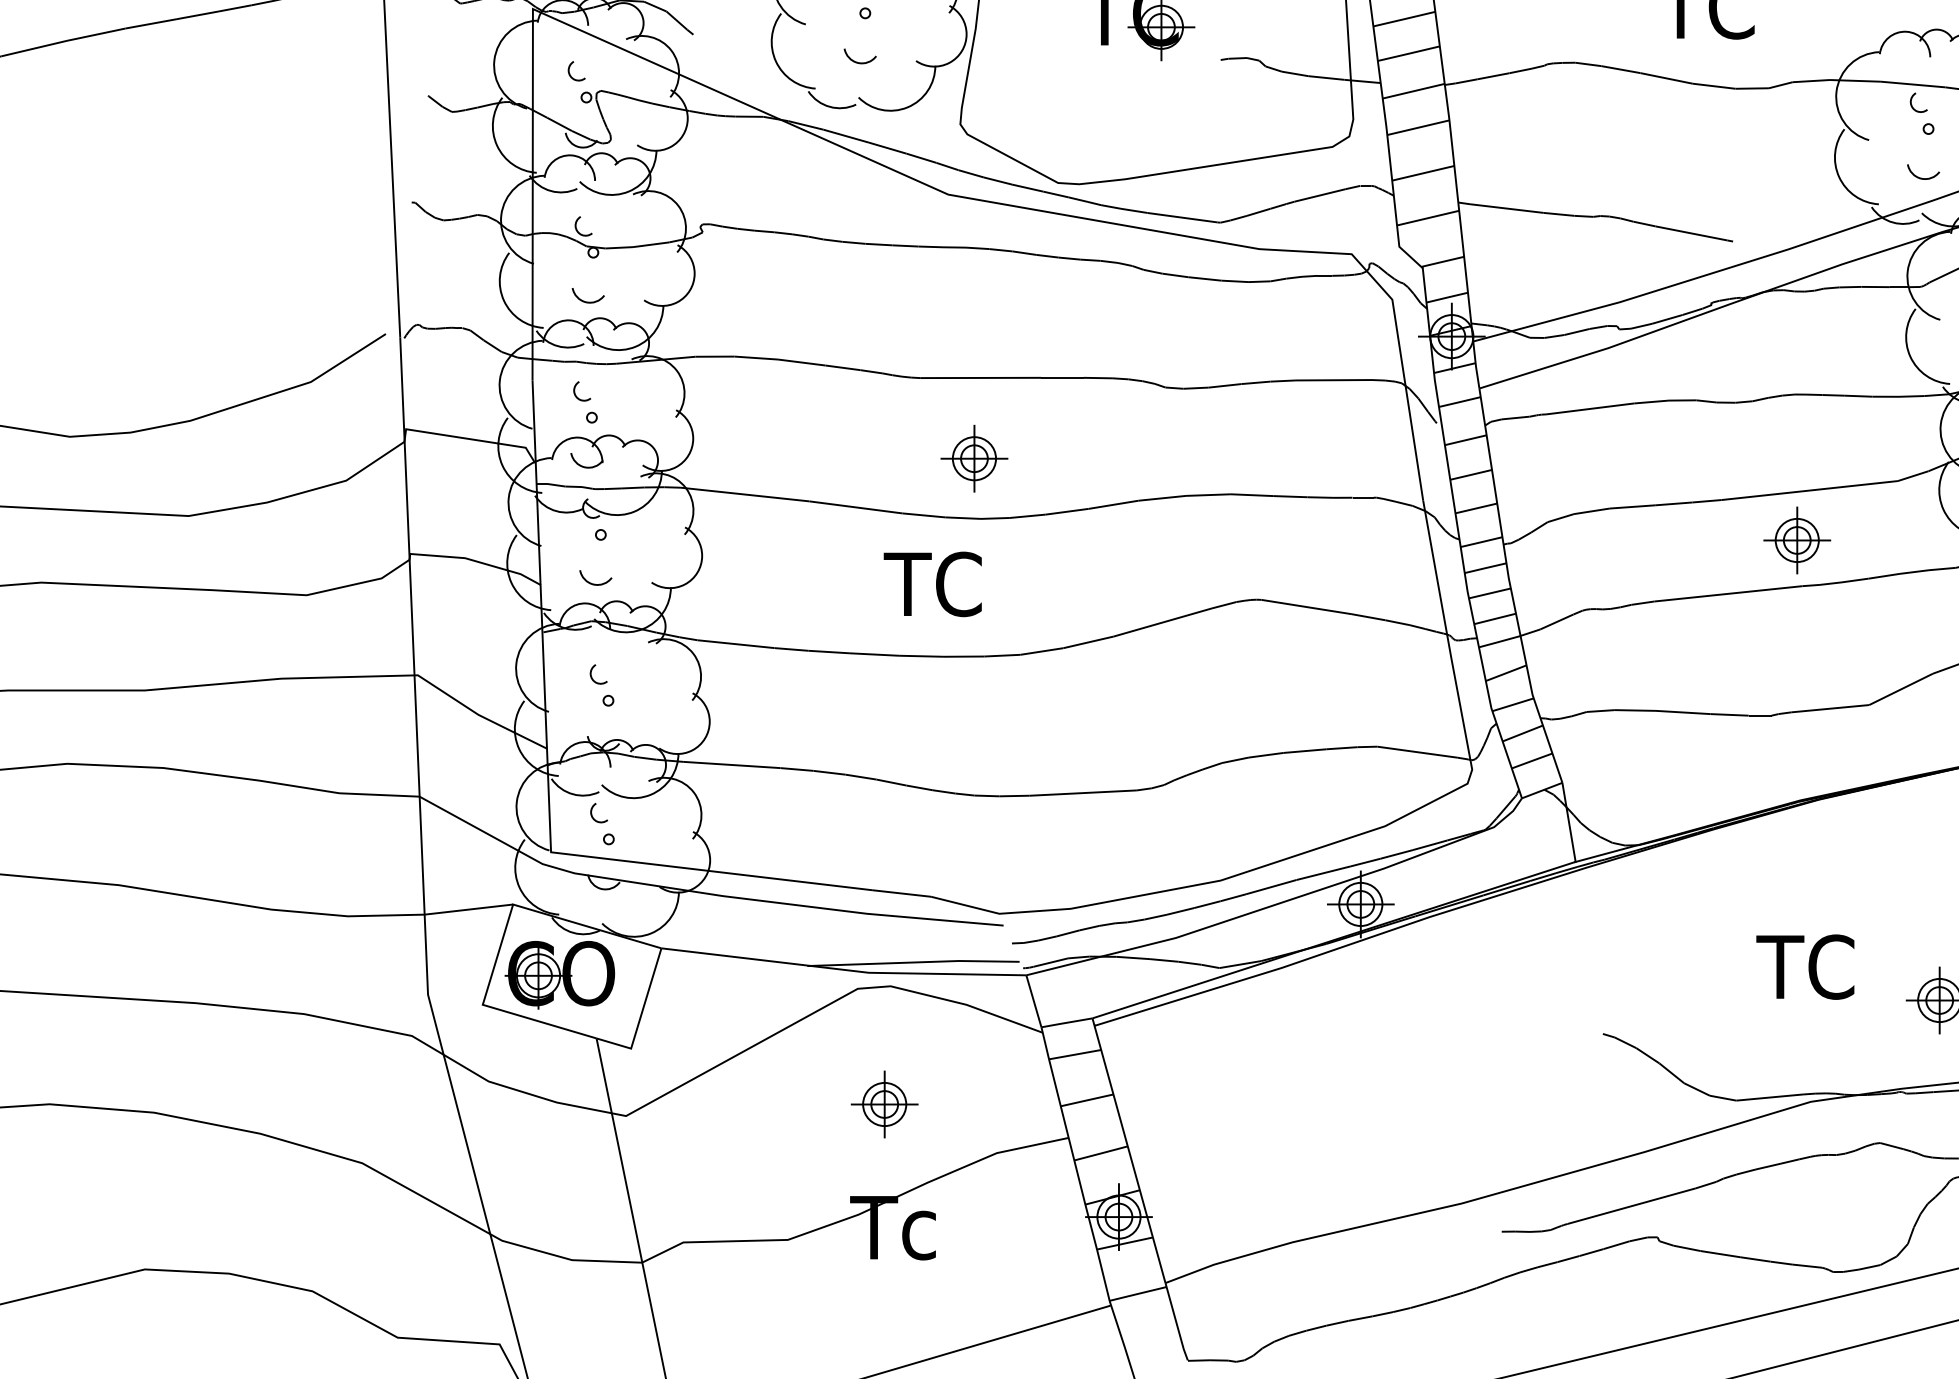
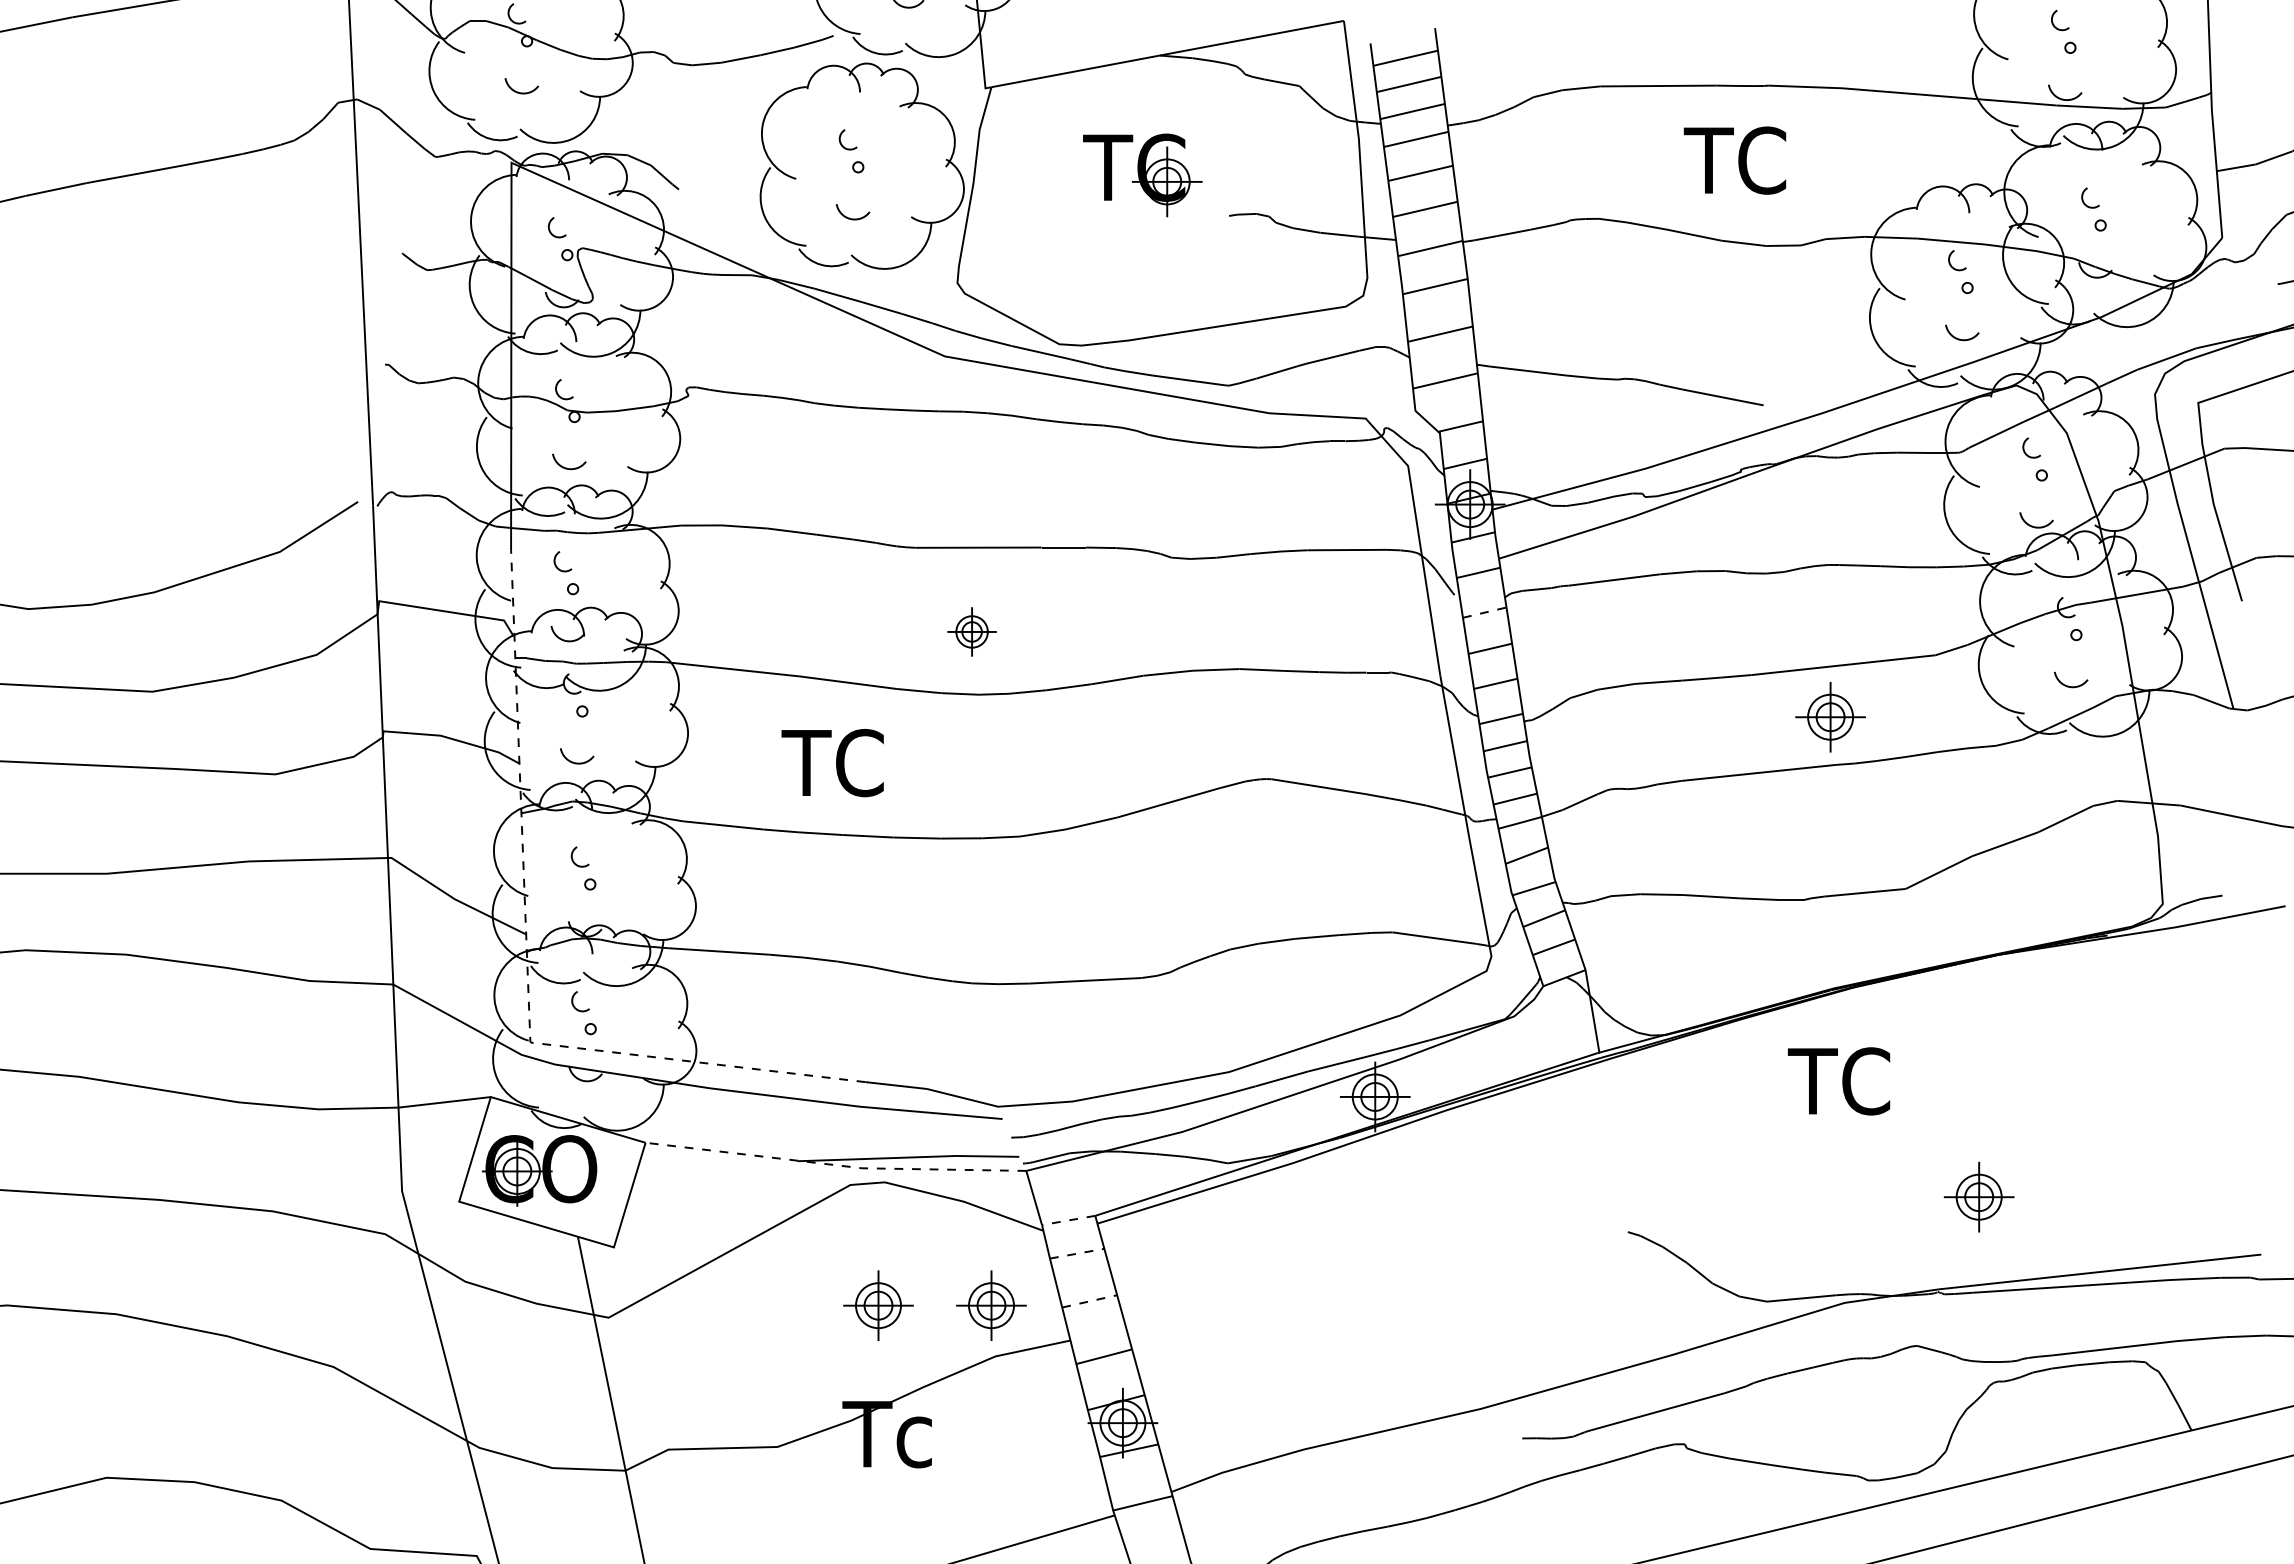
line: (1465, 440) -> (1484, 612), solid -> dashed
part: (973, 458) -> (971, 631), size x0.7
text: (932, 584) -> (832, 763), moved
line: (548, 778) -> (527, 965), solid -> dashed
text: (1804, 967) -> (1838, 1081), moved
line: (844, 970) -> (836, 1165), solid -> dashed
line: (1066, 1022) -> (1068, 1220), solid -> dashed
line: (1075, 1054) -> (1077, 1253), solid -> dashed
line: (1087, 1100) -> (1090, 1301), solid -> dashed
part: (993, 1104) -> (991, 1305), added

